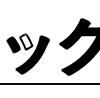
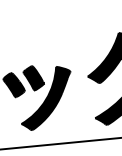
fill: (26, 41) -> (34, 77), added

